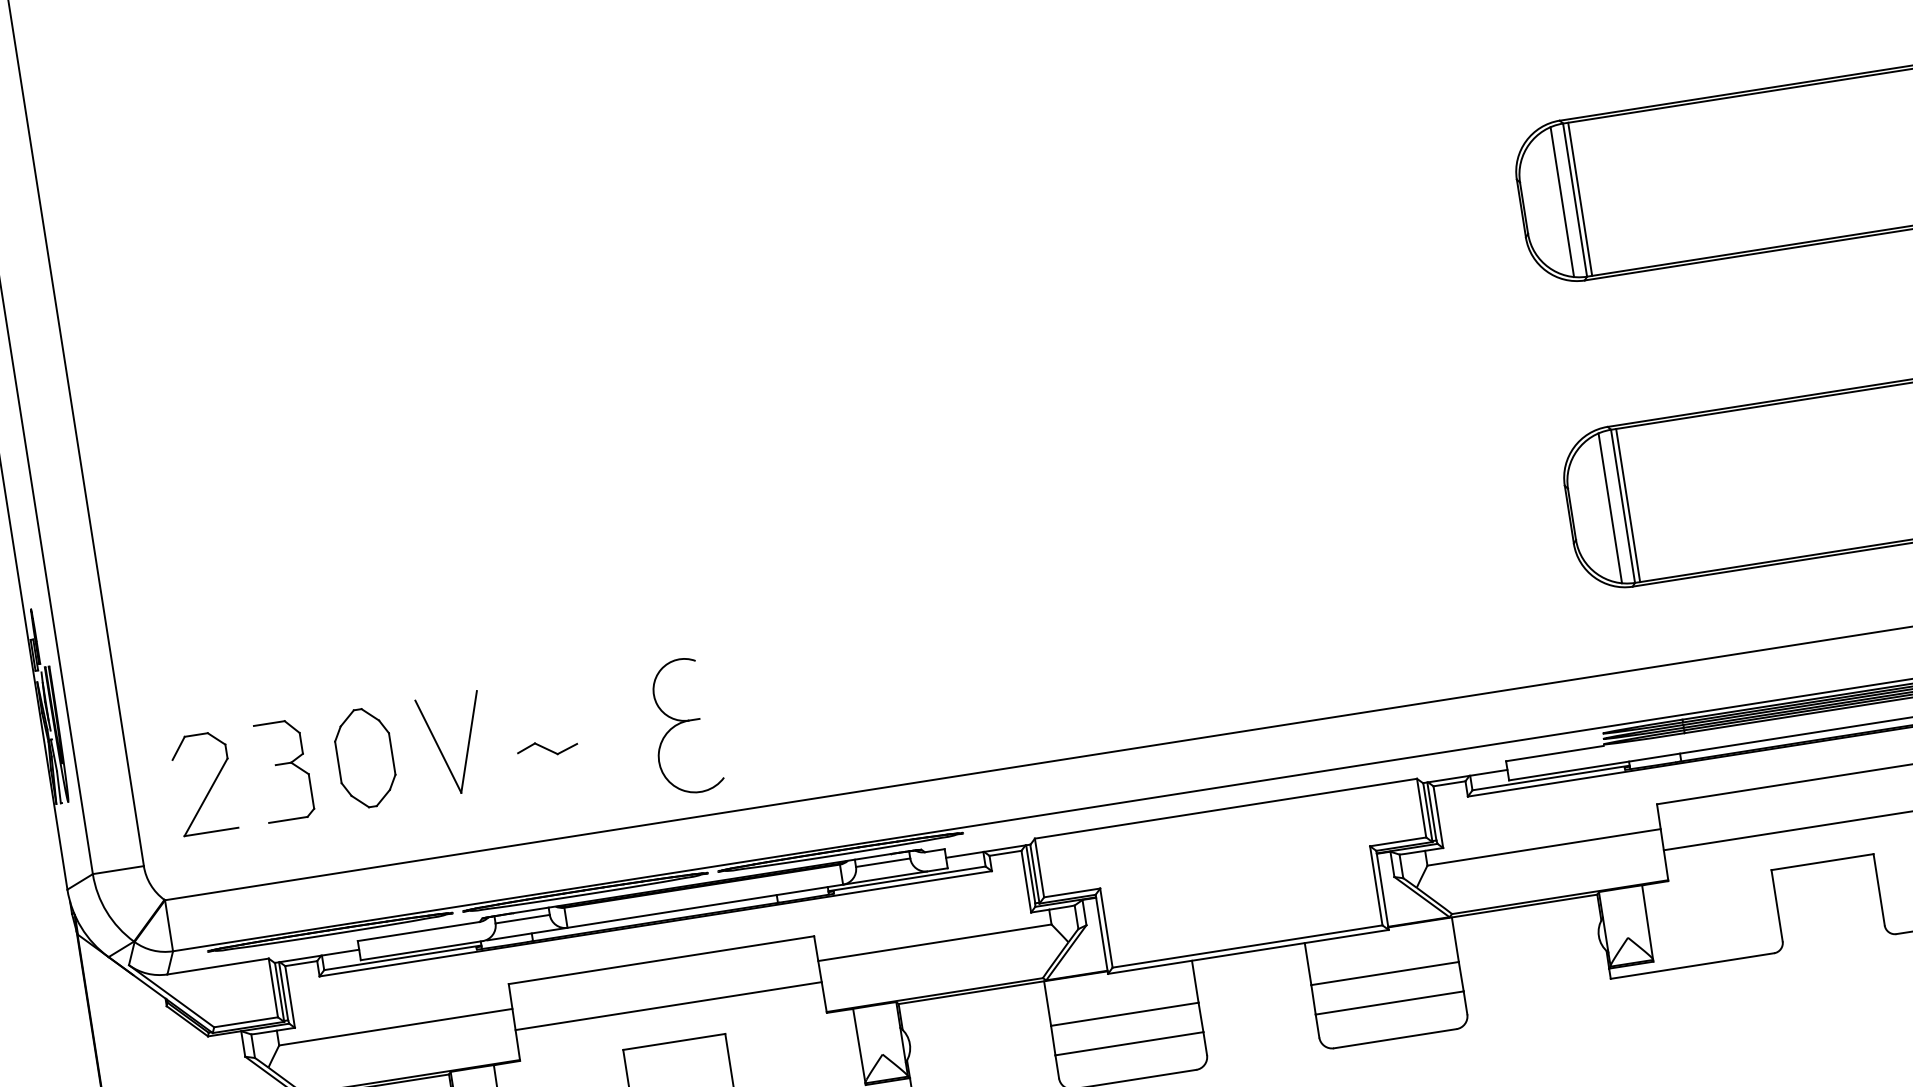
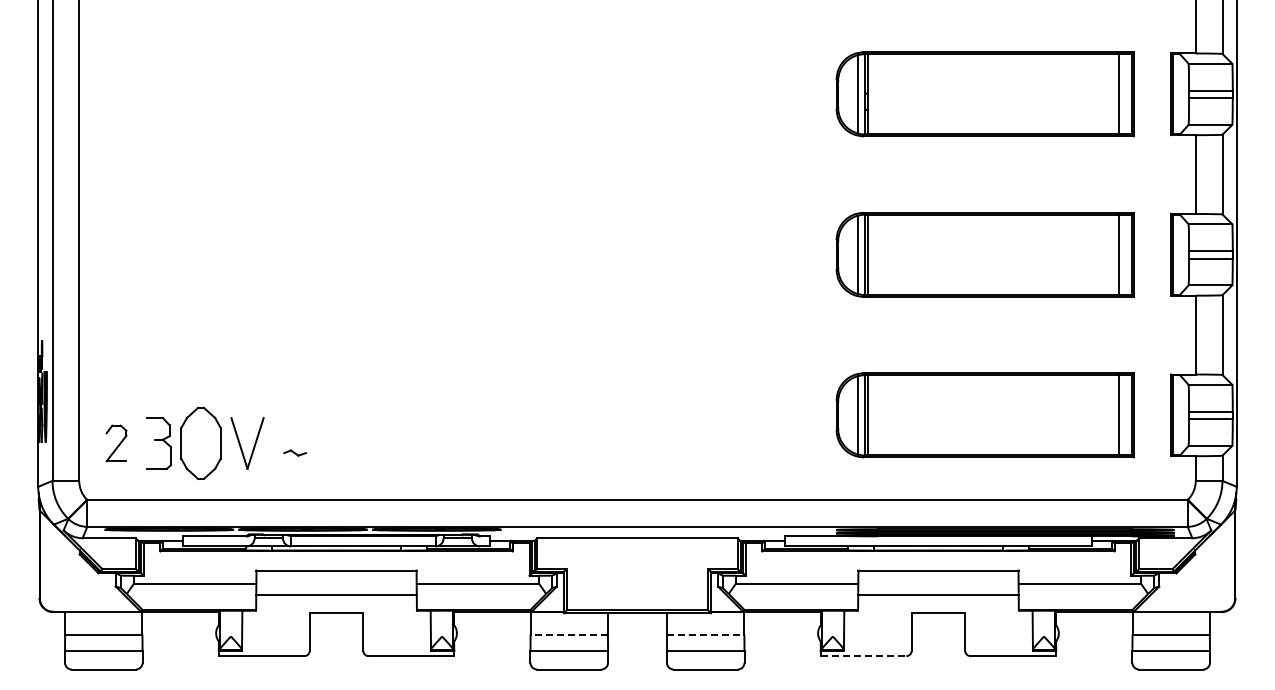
part: (683, 726) -> (366, 452), removed
part: (546, 747) -> (294, 452), size x0.7
part: (365, 758) -> (201, 443), size x1.4
part: (203, 783) -> (116, 443), size x0.7
line: (1692, 966) -> (863, 656), solid -> dashed
line: (1384, 973) -> (705, 635), solid -> dashed
line: (1125, 1014) -> (569, 635), solid -> dashed

